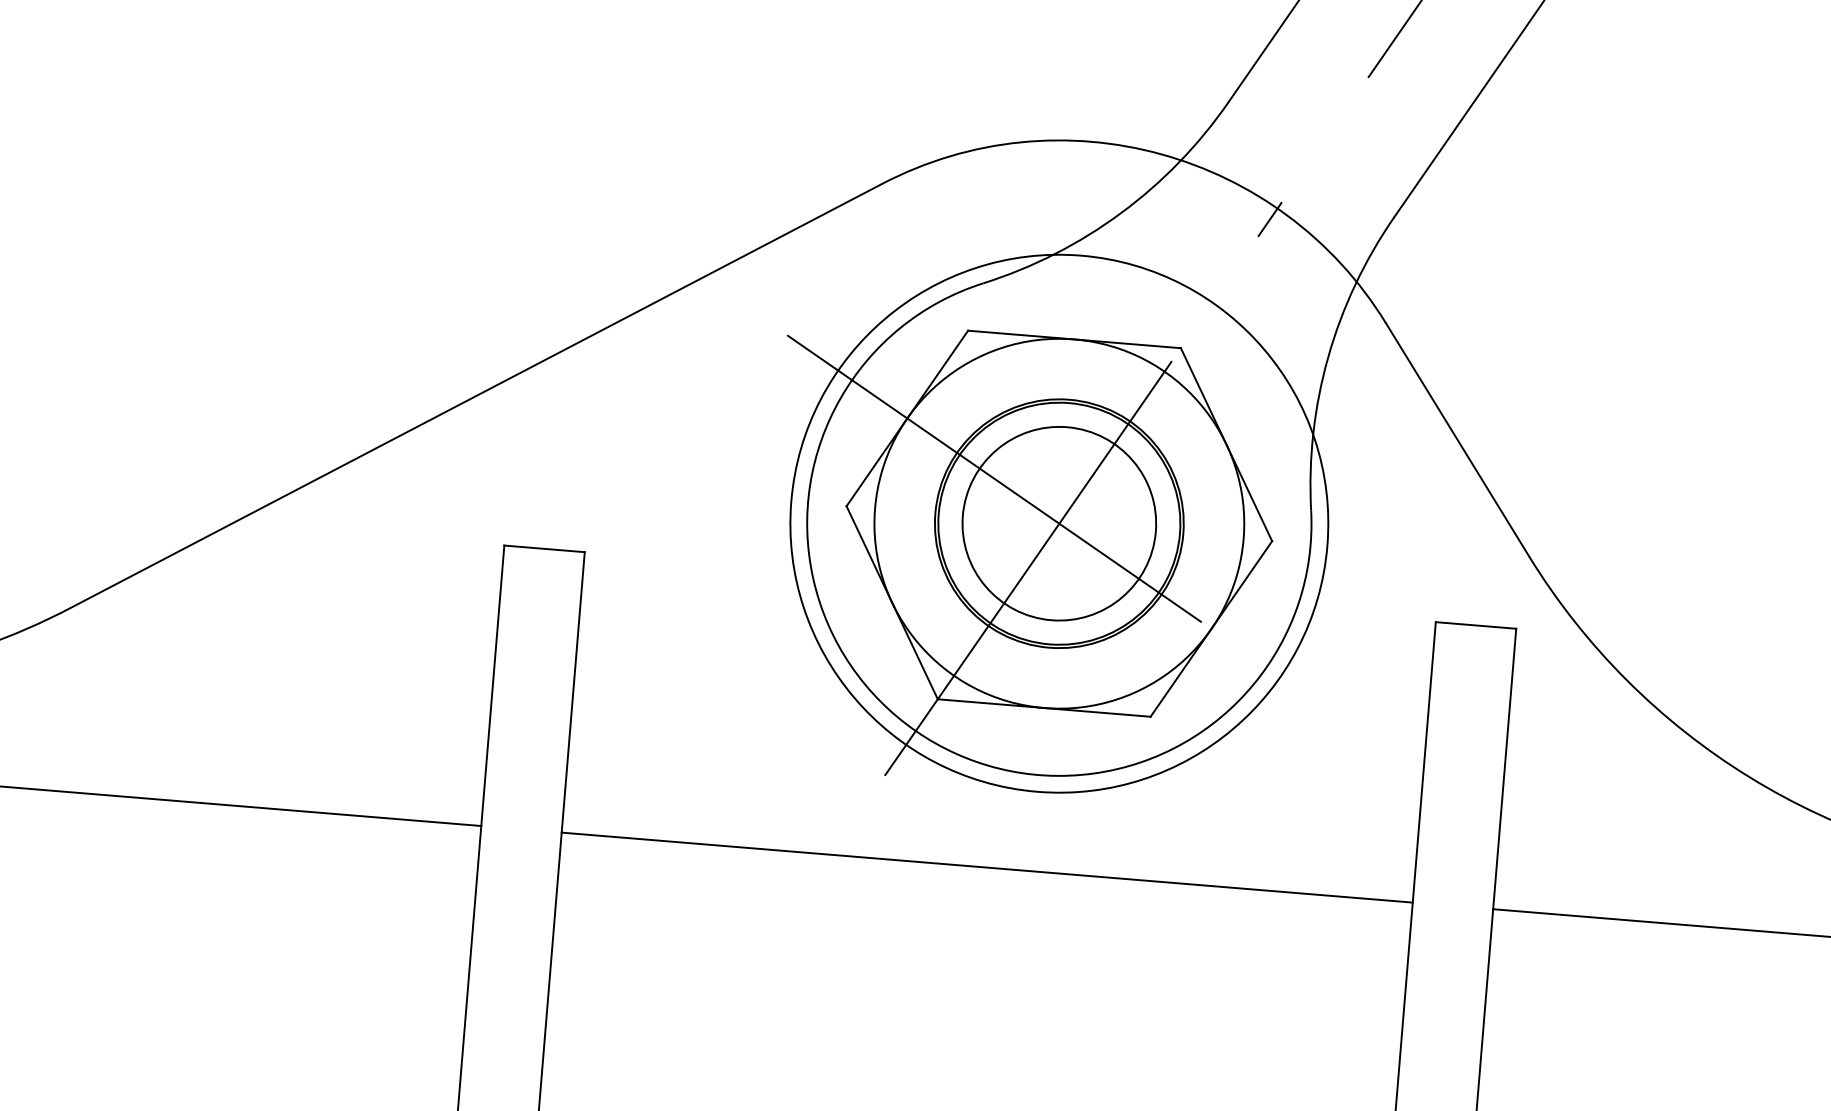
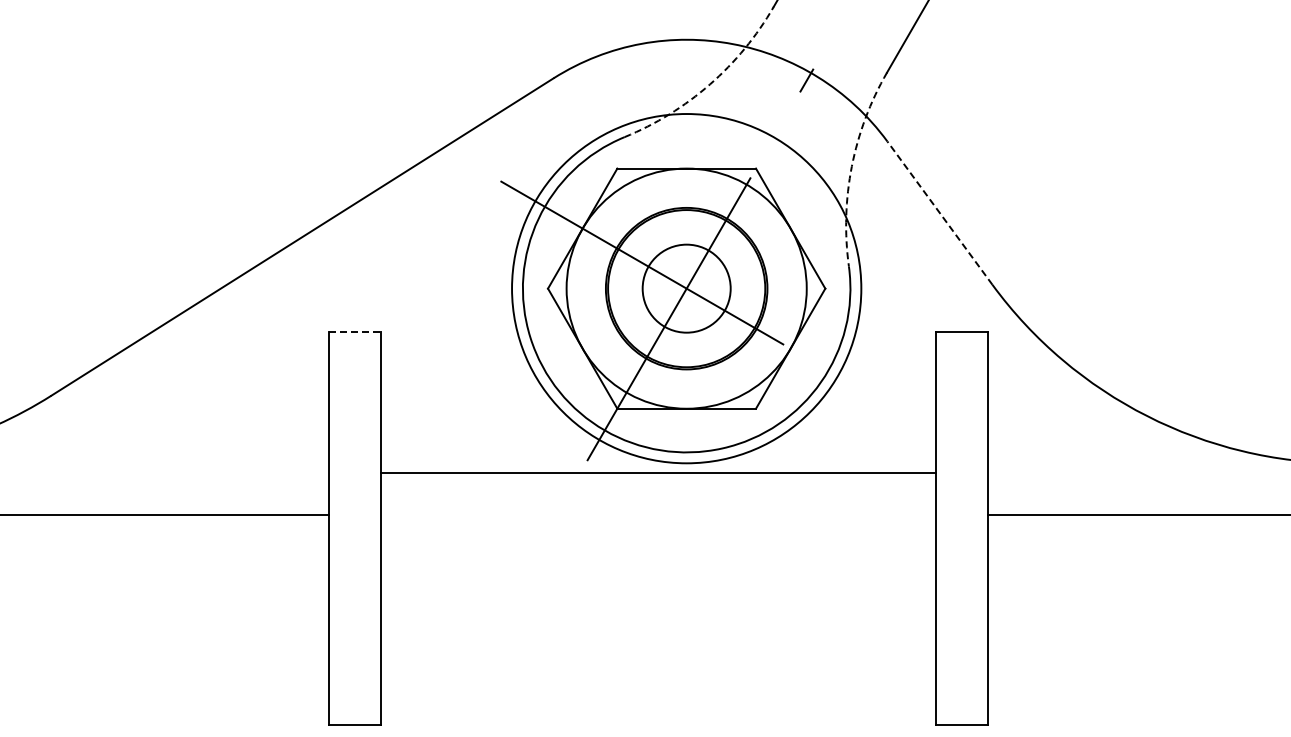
arc: (1120, 213) -> (709, 84), solid -> dashed
arc: (1327, 357) -> (851, 166), solid -> dashed
line: (1456, 440) -> (939, 213), solid -> dashed
circle: (1059, 523) -> (686, 288), size x0.7
line: (545, 549) -> (355, 332), solid -> dashed
line: (987, 868) -> (658, 473), moved

